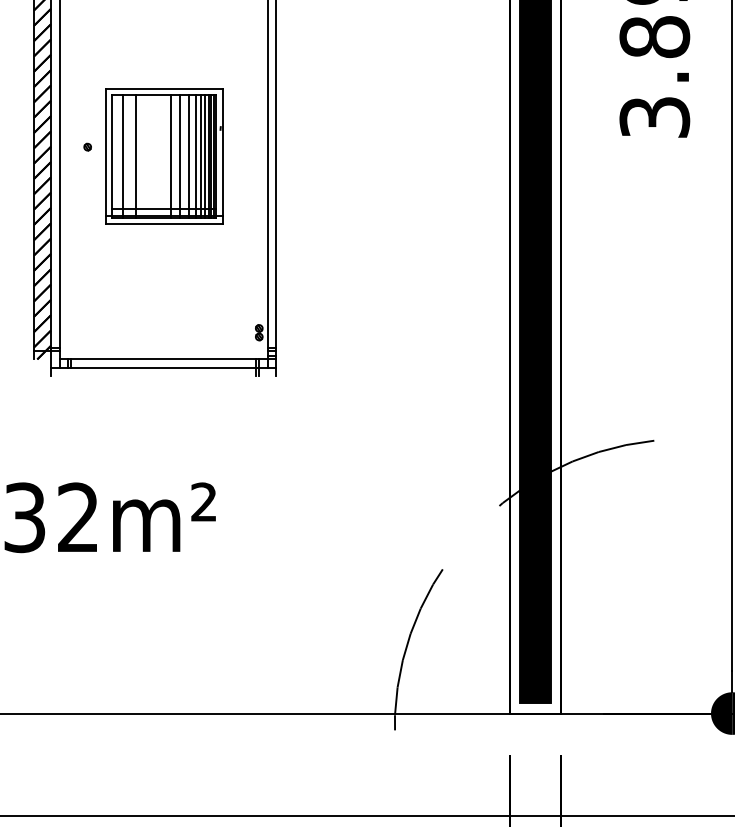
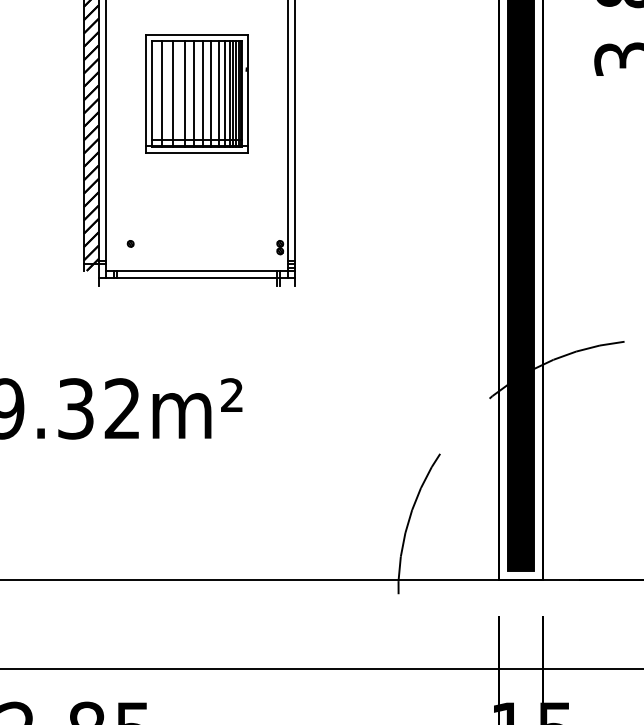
part: (87, 146) -> (130, 243), moved
line: (149, 155) -> (184, 93), added
line: (159, 155) -> (193, 93), added

